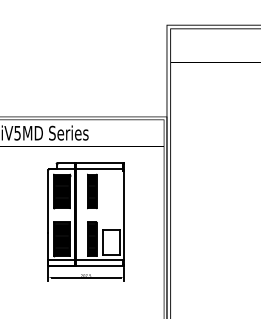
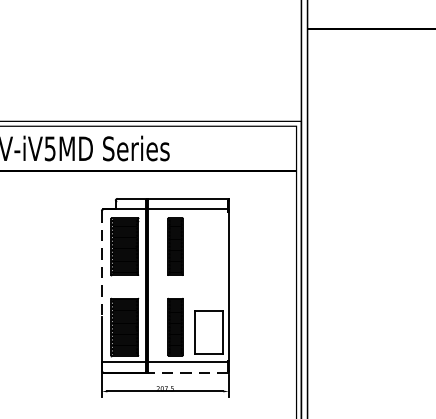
line: (48, 201) -> (102, 263), solid -> dashed
line: (99, 266) -> (187, 372), solid -> dashed

